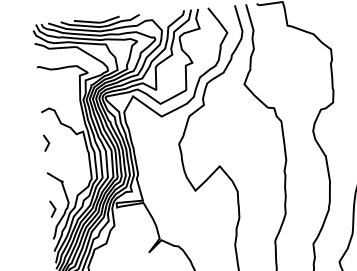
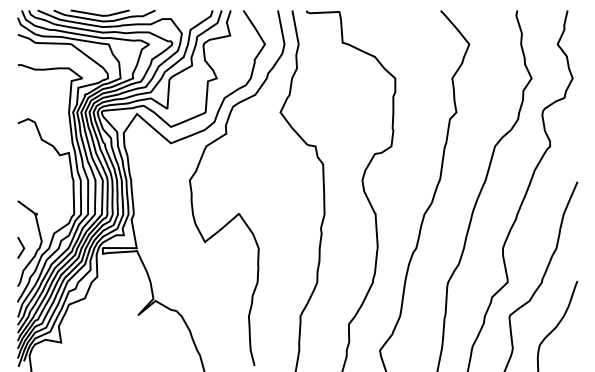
line: (47, 142) -> (22, 162), removed

